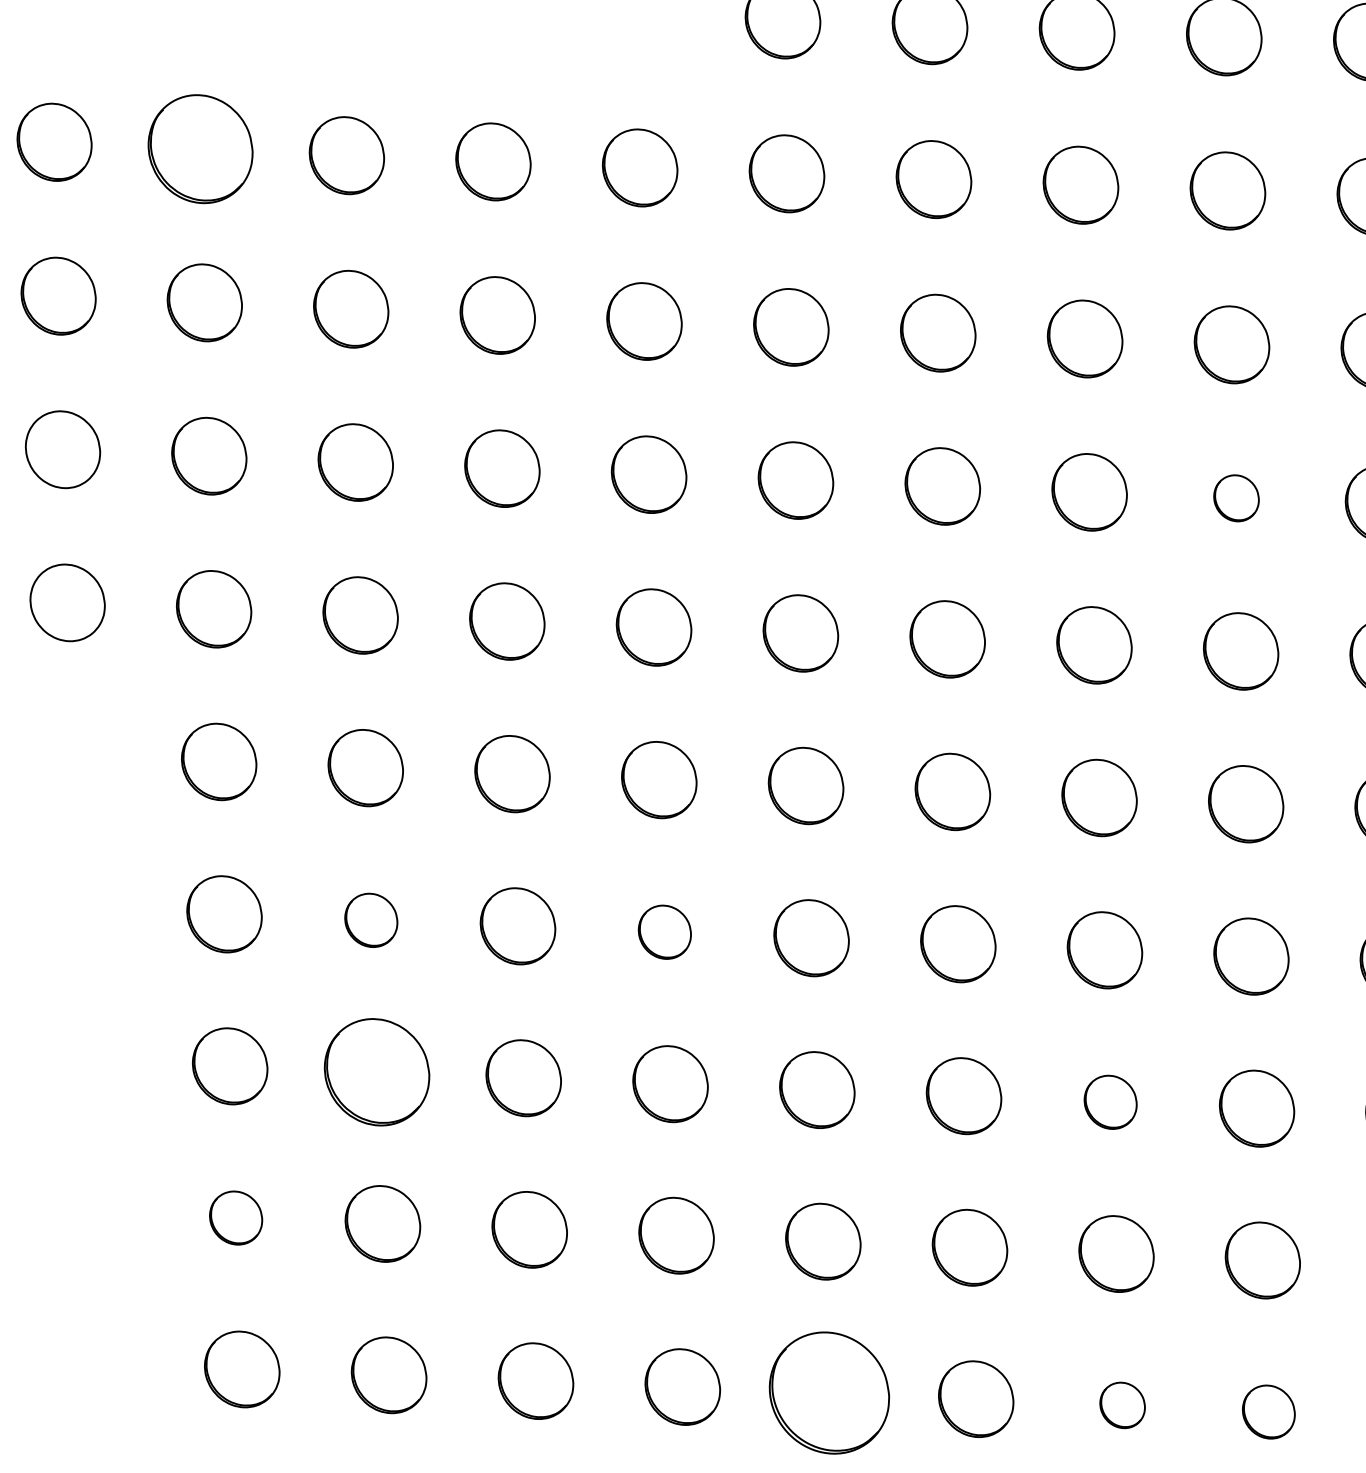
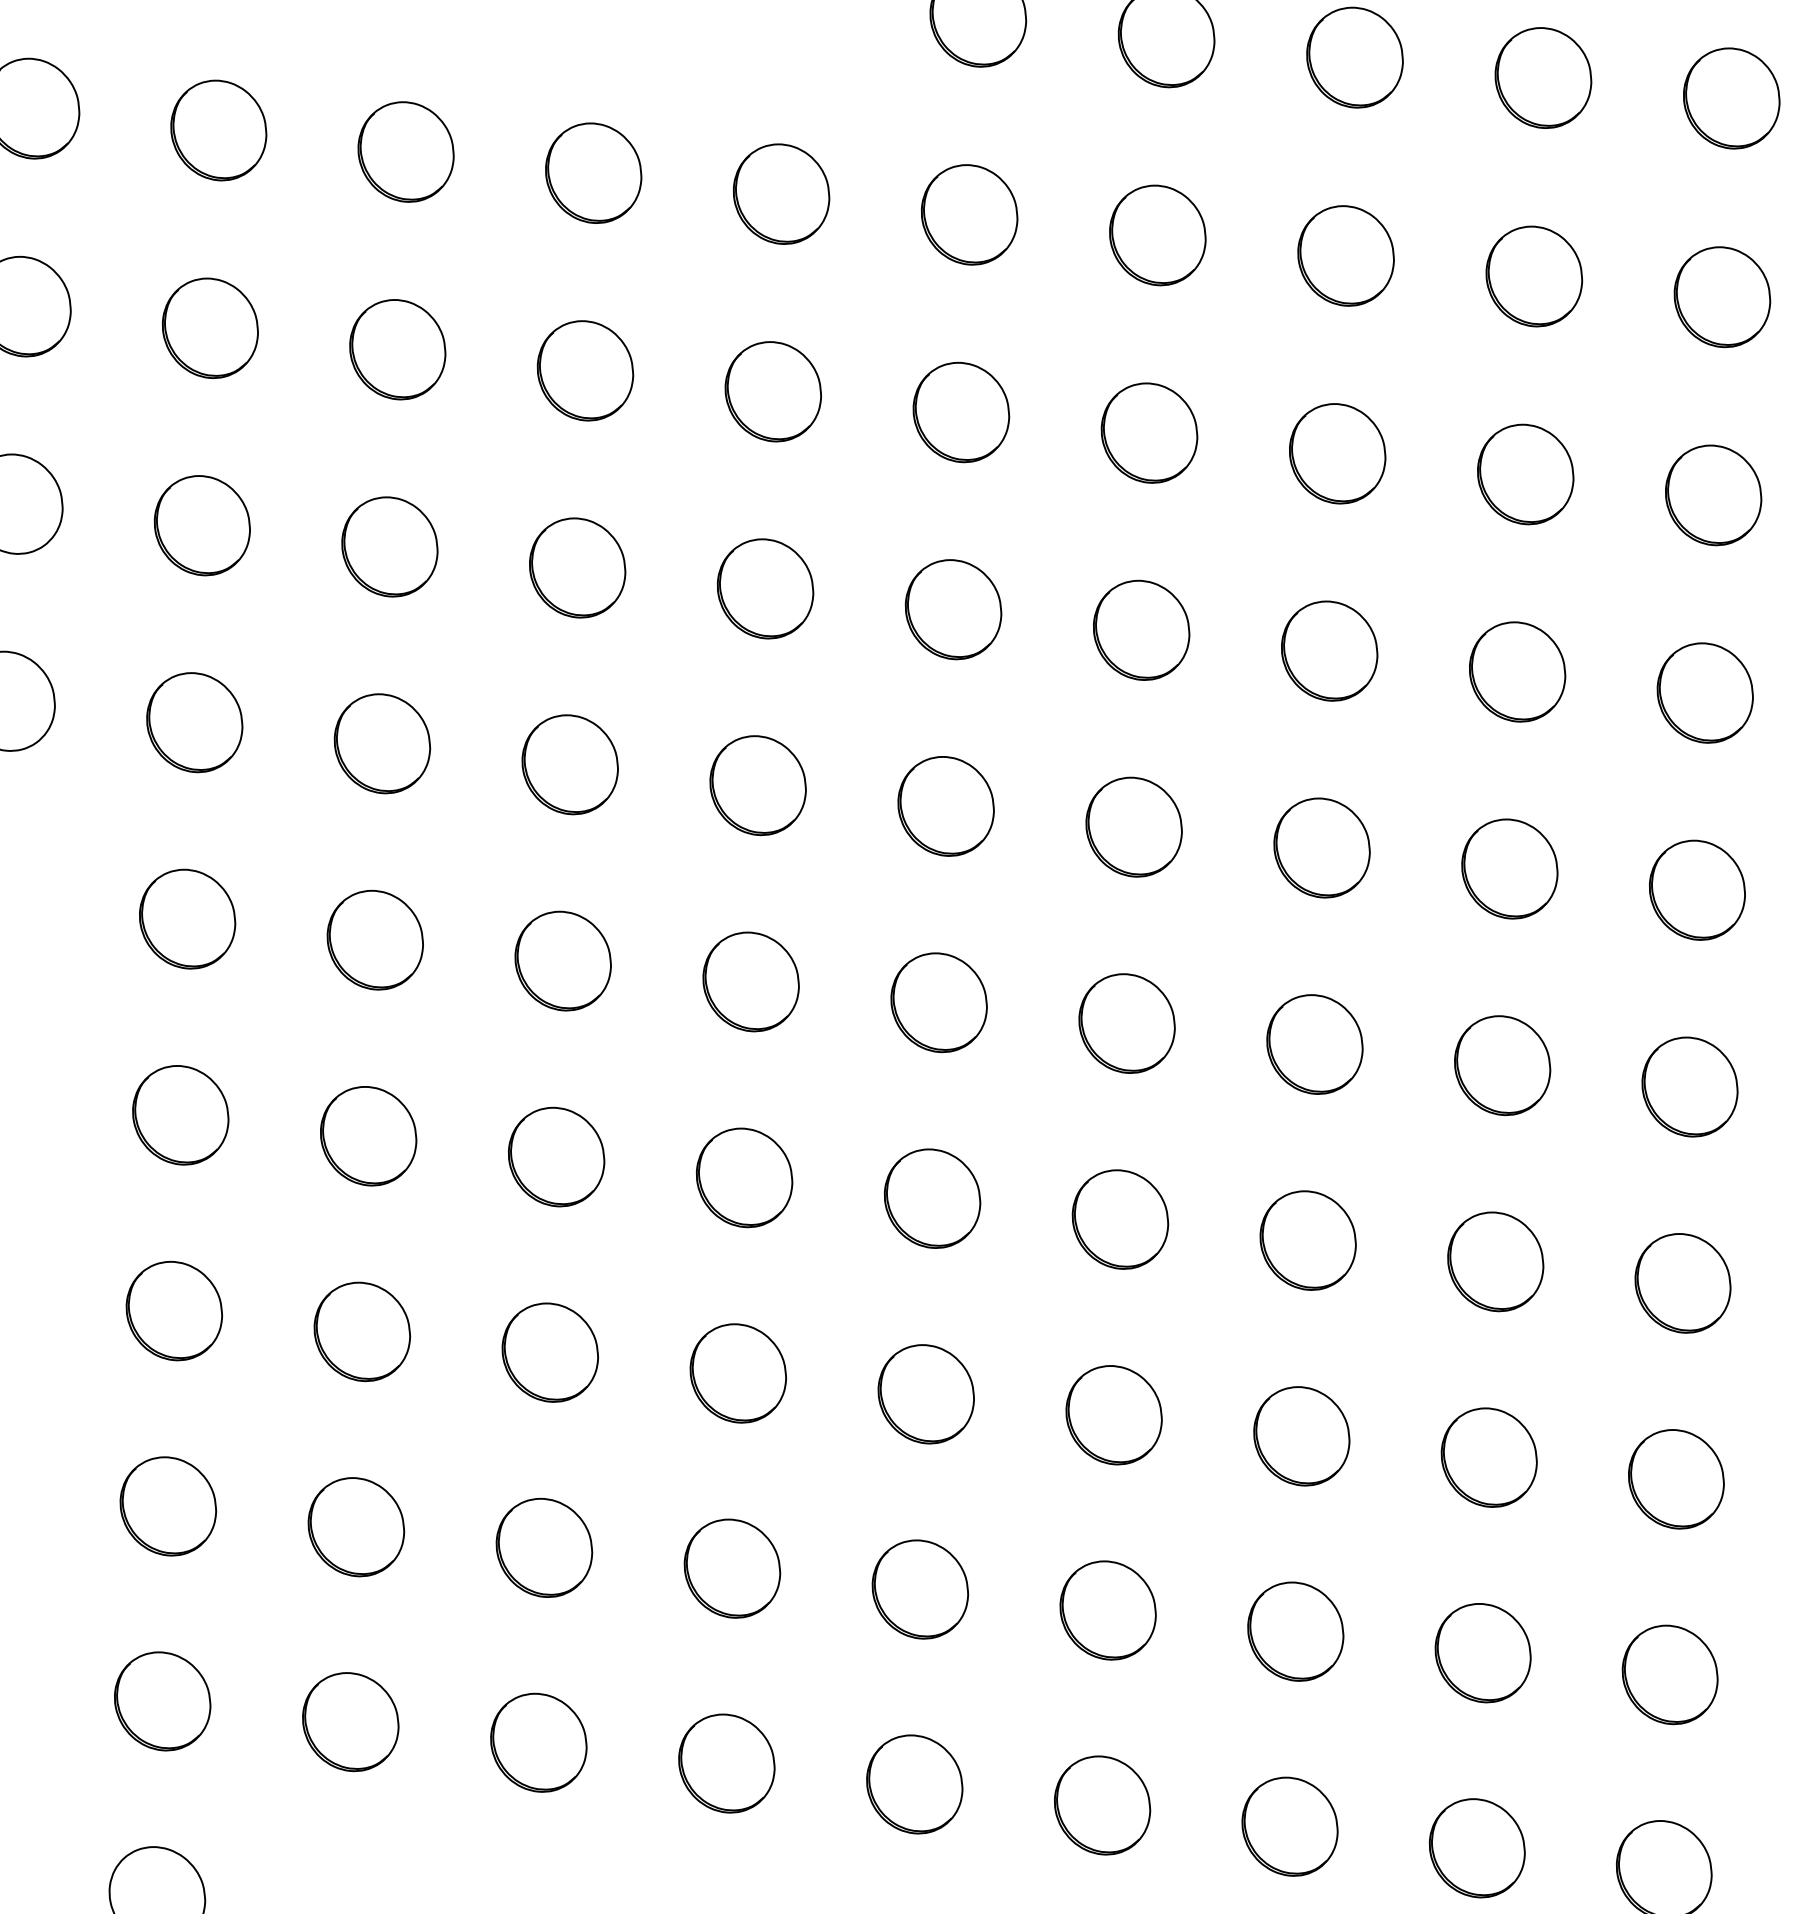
part: (200, 149) -> (218, 130), size x0.71
part: (1236, 497) -> (1517, 671), size x1.67
part: (371, 920) -> (368, 1136), size x1.43
part: (664, 931) -> (744, 1177), size x1.43
part: (376, 1072) -> (361, 1331), size x0.71
part: (1110, 1102) -> (1301, 1436), size x1.43
part: (236, 1218) -> (168, 1506), size x1.43
part: (829, 1393) -> (914, 1784), size x0.62
part: (1122, 1405) -> (1289, 1826), size x1.67
part: (1268, 1412) -> (1476, 1848), size x1.43

